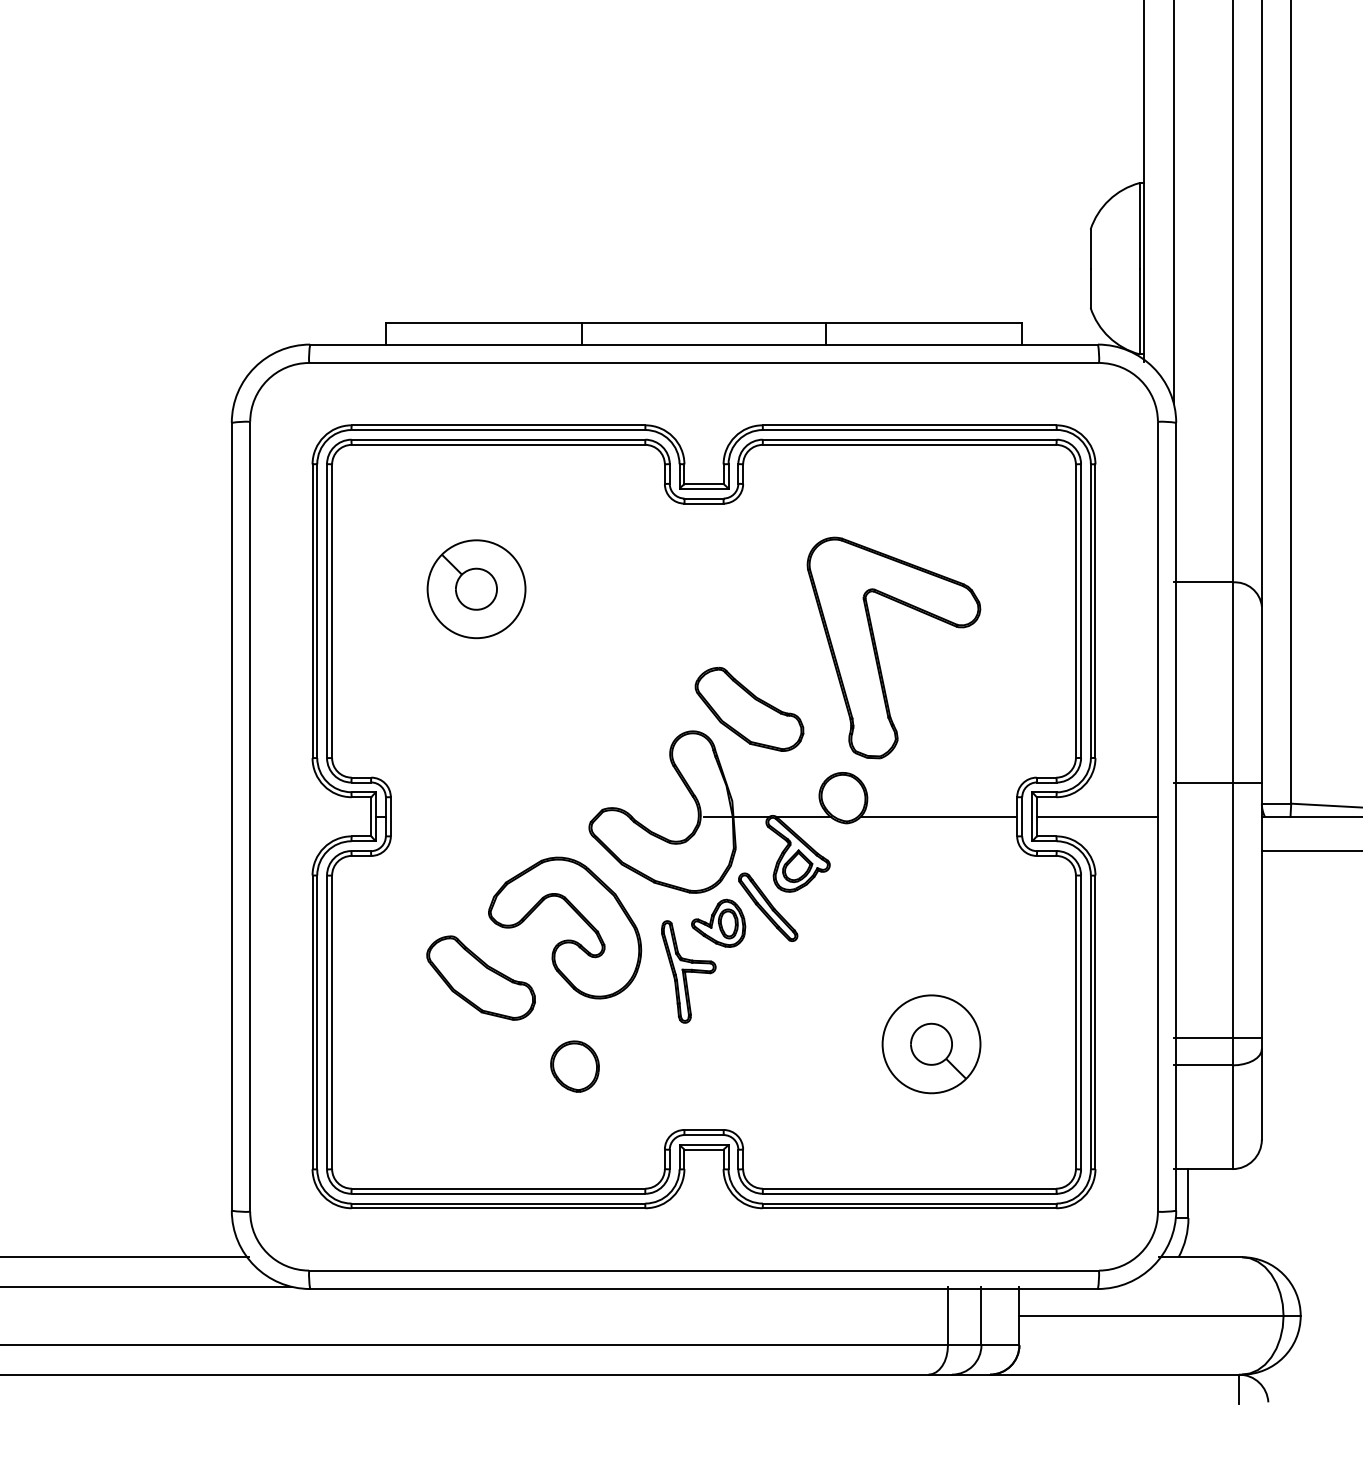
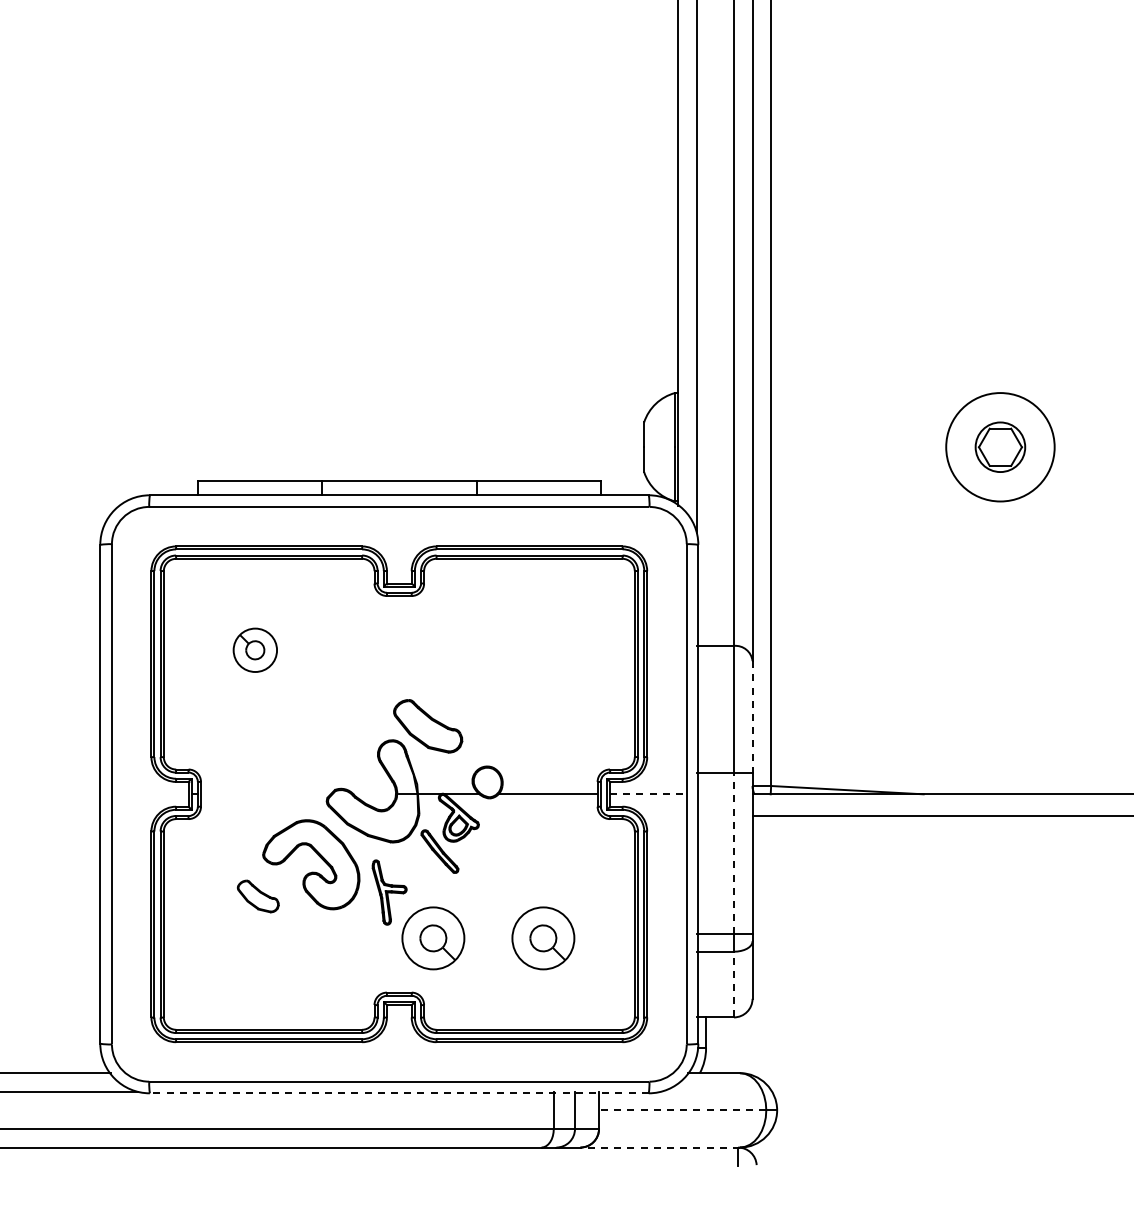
part: (476, 589) -> (255, 650), size x0.7
part: (878, 648) -> (509, 687), removed
line: (1261, 693) -> (752, 716), solid -> dashed
line: (1097, 817) -> (648, 794), solid -> dashed
line: (1231, 910) -> (733, 853), solid -> dashed
part: (718, 922) -> (408, 861), removed
part: (481, 978) -> (258, 896), size x0.6
part: (757, 1044) -> (433, 938), added
part: (574, 1066) -> (317, 952), removed
line: (1231, 1117) -> (733, 984), solid -> dashed
line: (702, 1289) -> (398, 1093), solid -> dashed
line: (1151, 1316) -> (682, 1110), solid -> dashed
line: (1116, 1374) -> (660, 1147), solid -> dashed

